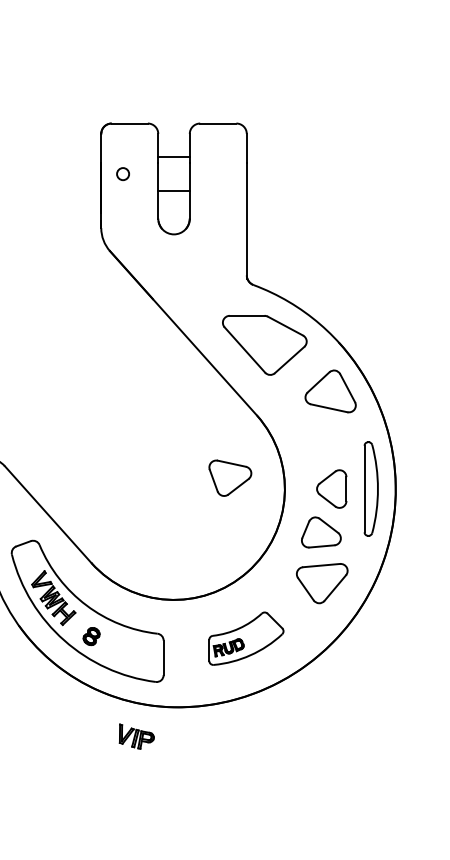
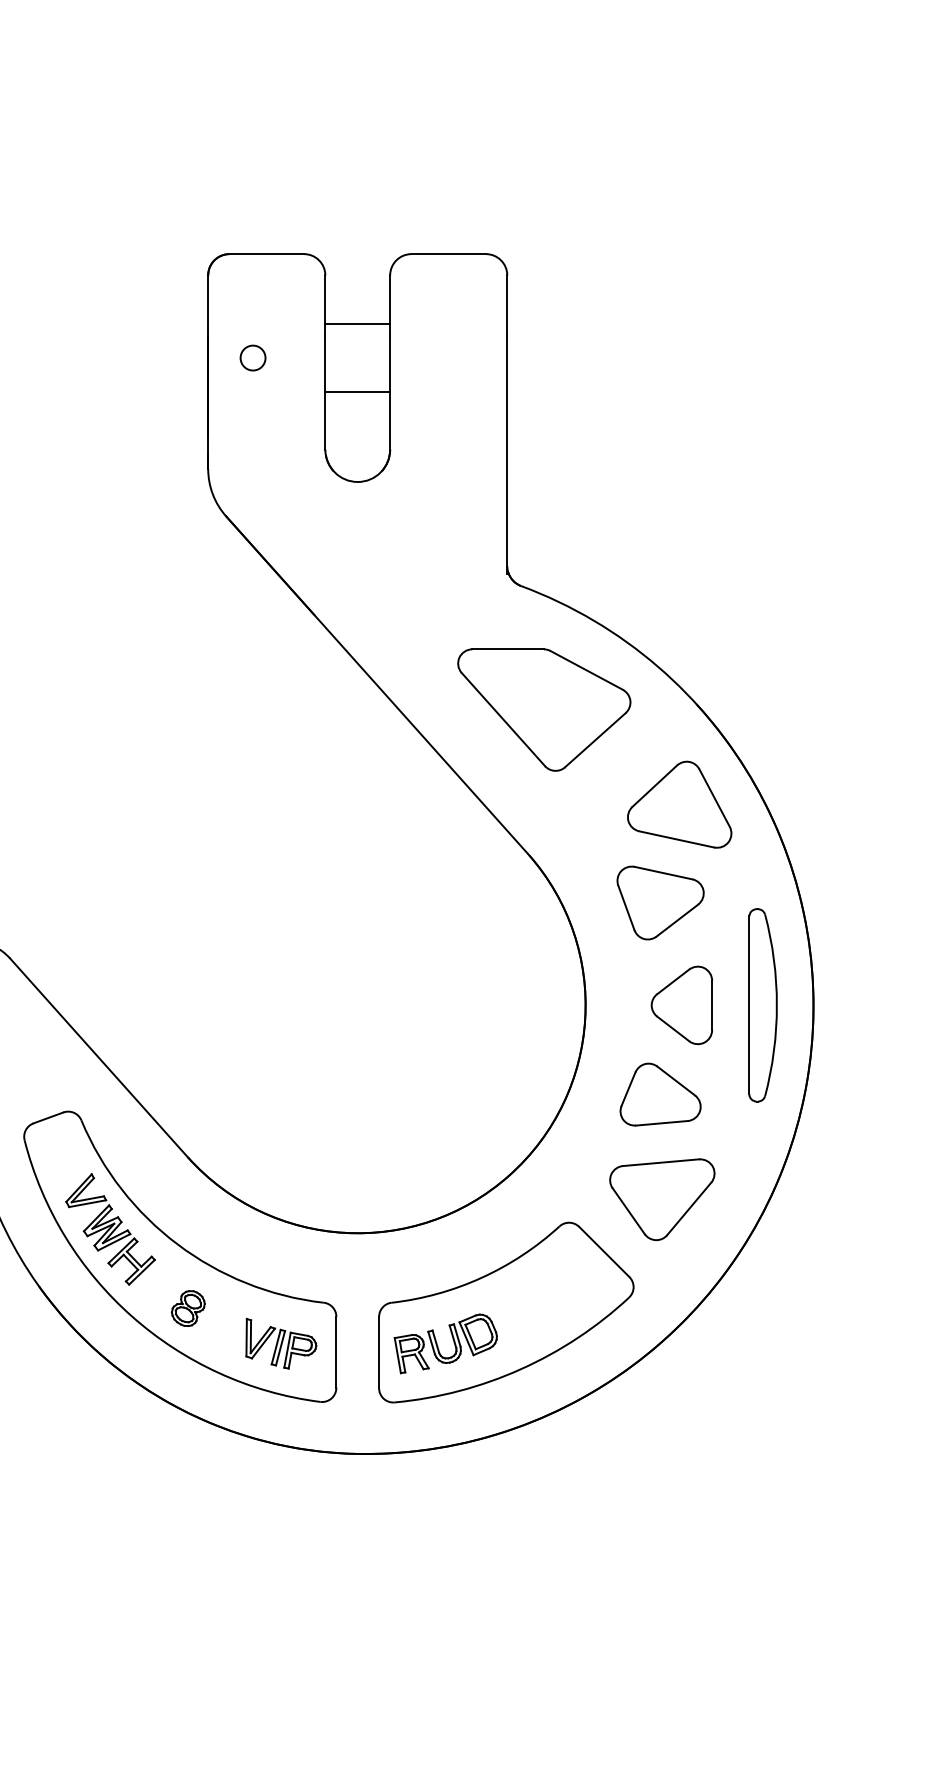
part: (230, 477) -> (660, 901), moved
part: (246, 638) -> (506, 1312), size x1.67
part: (136, 736) -> (280, 1343), moved

